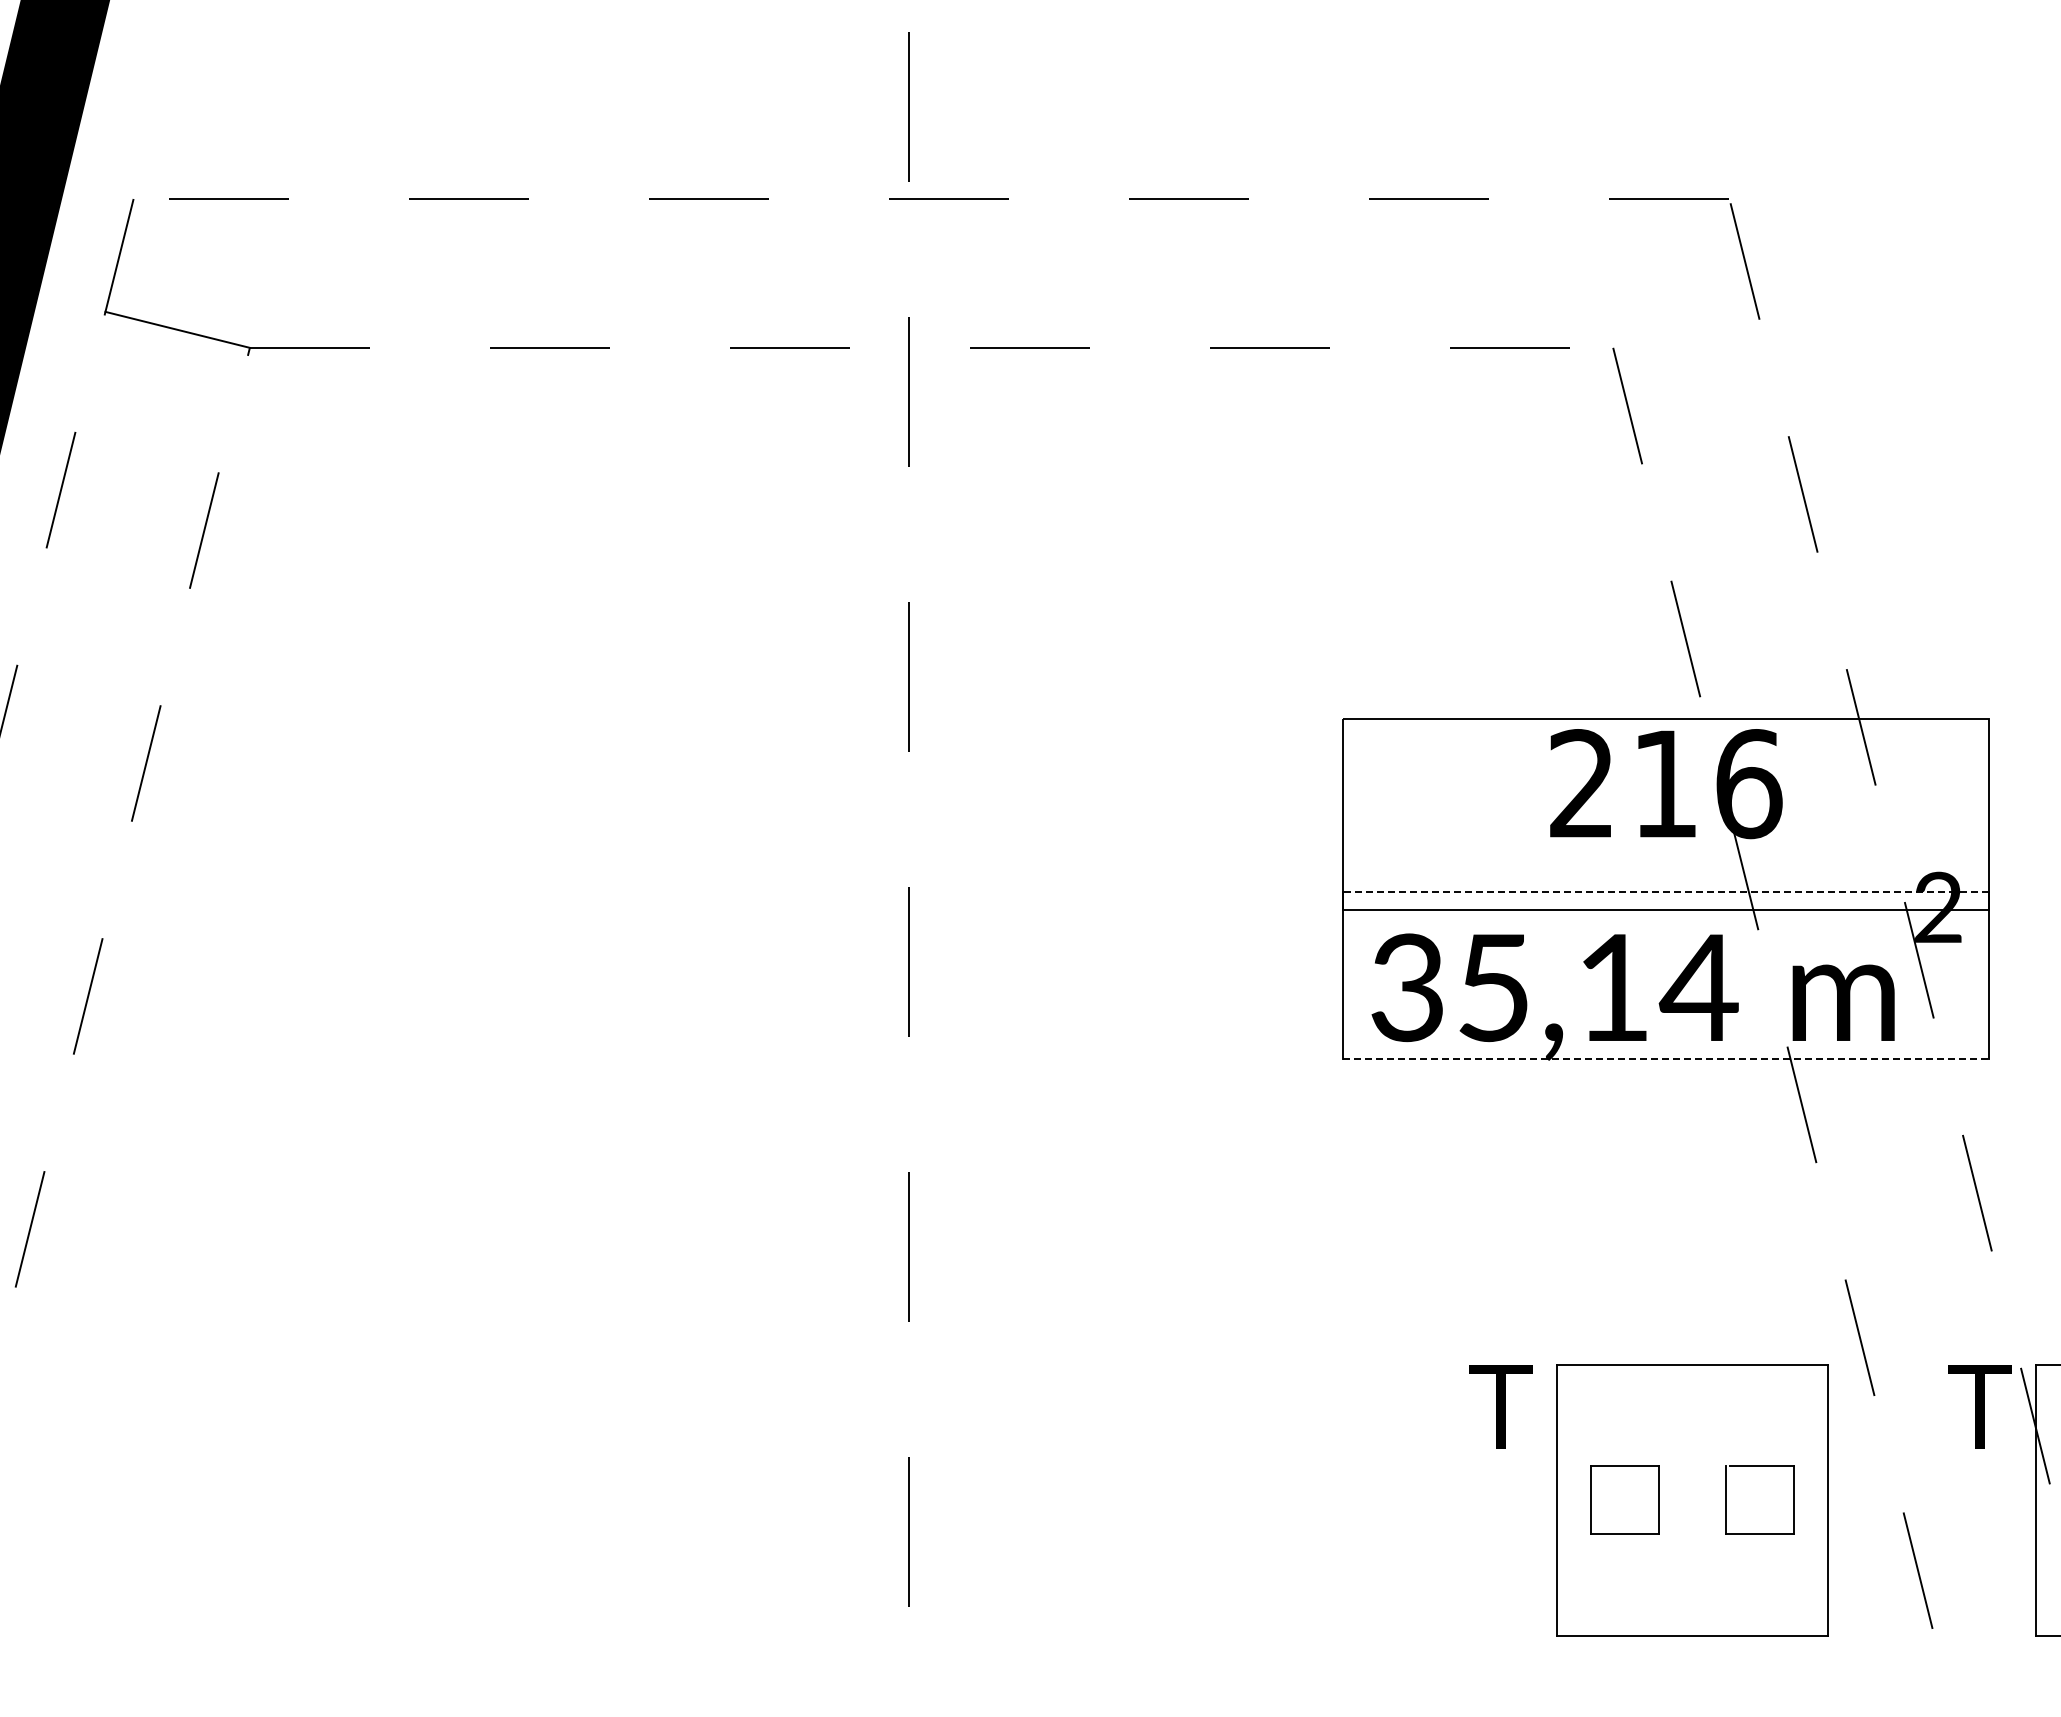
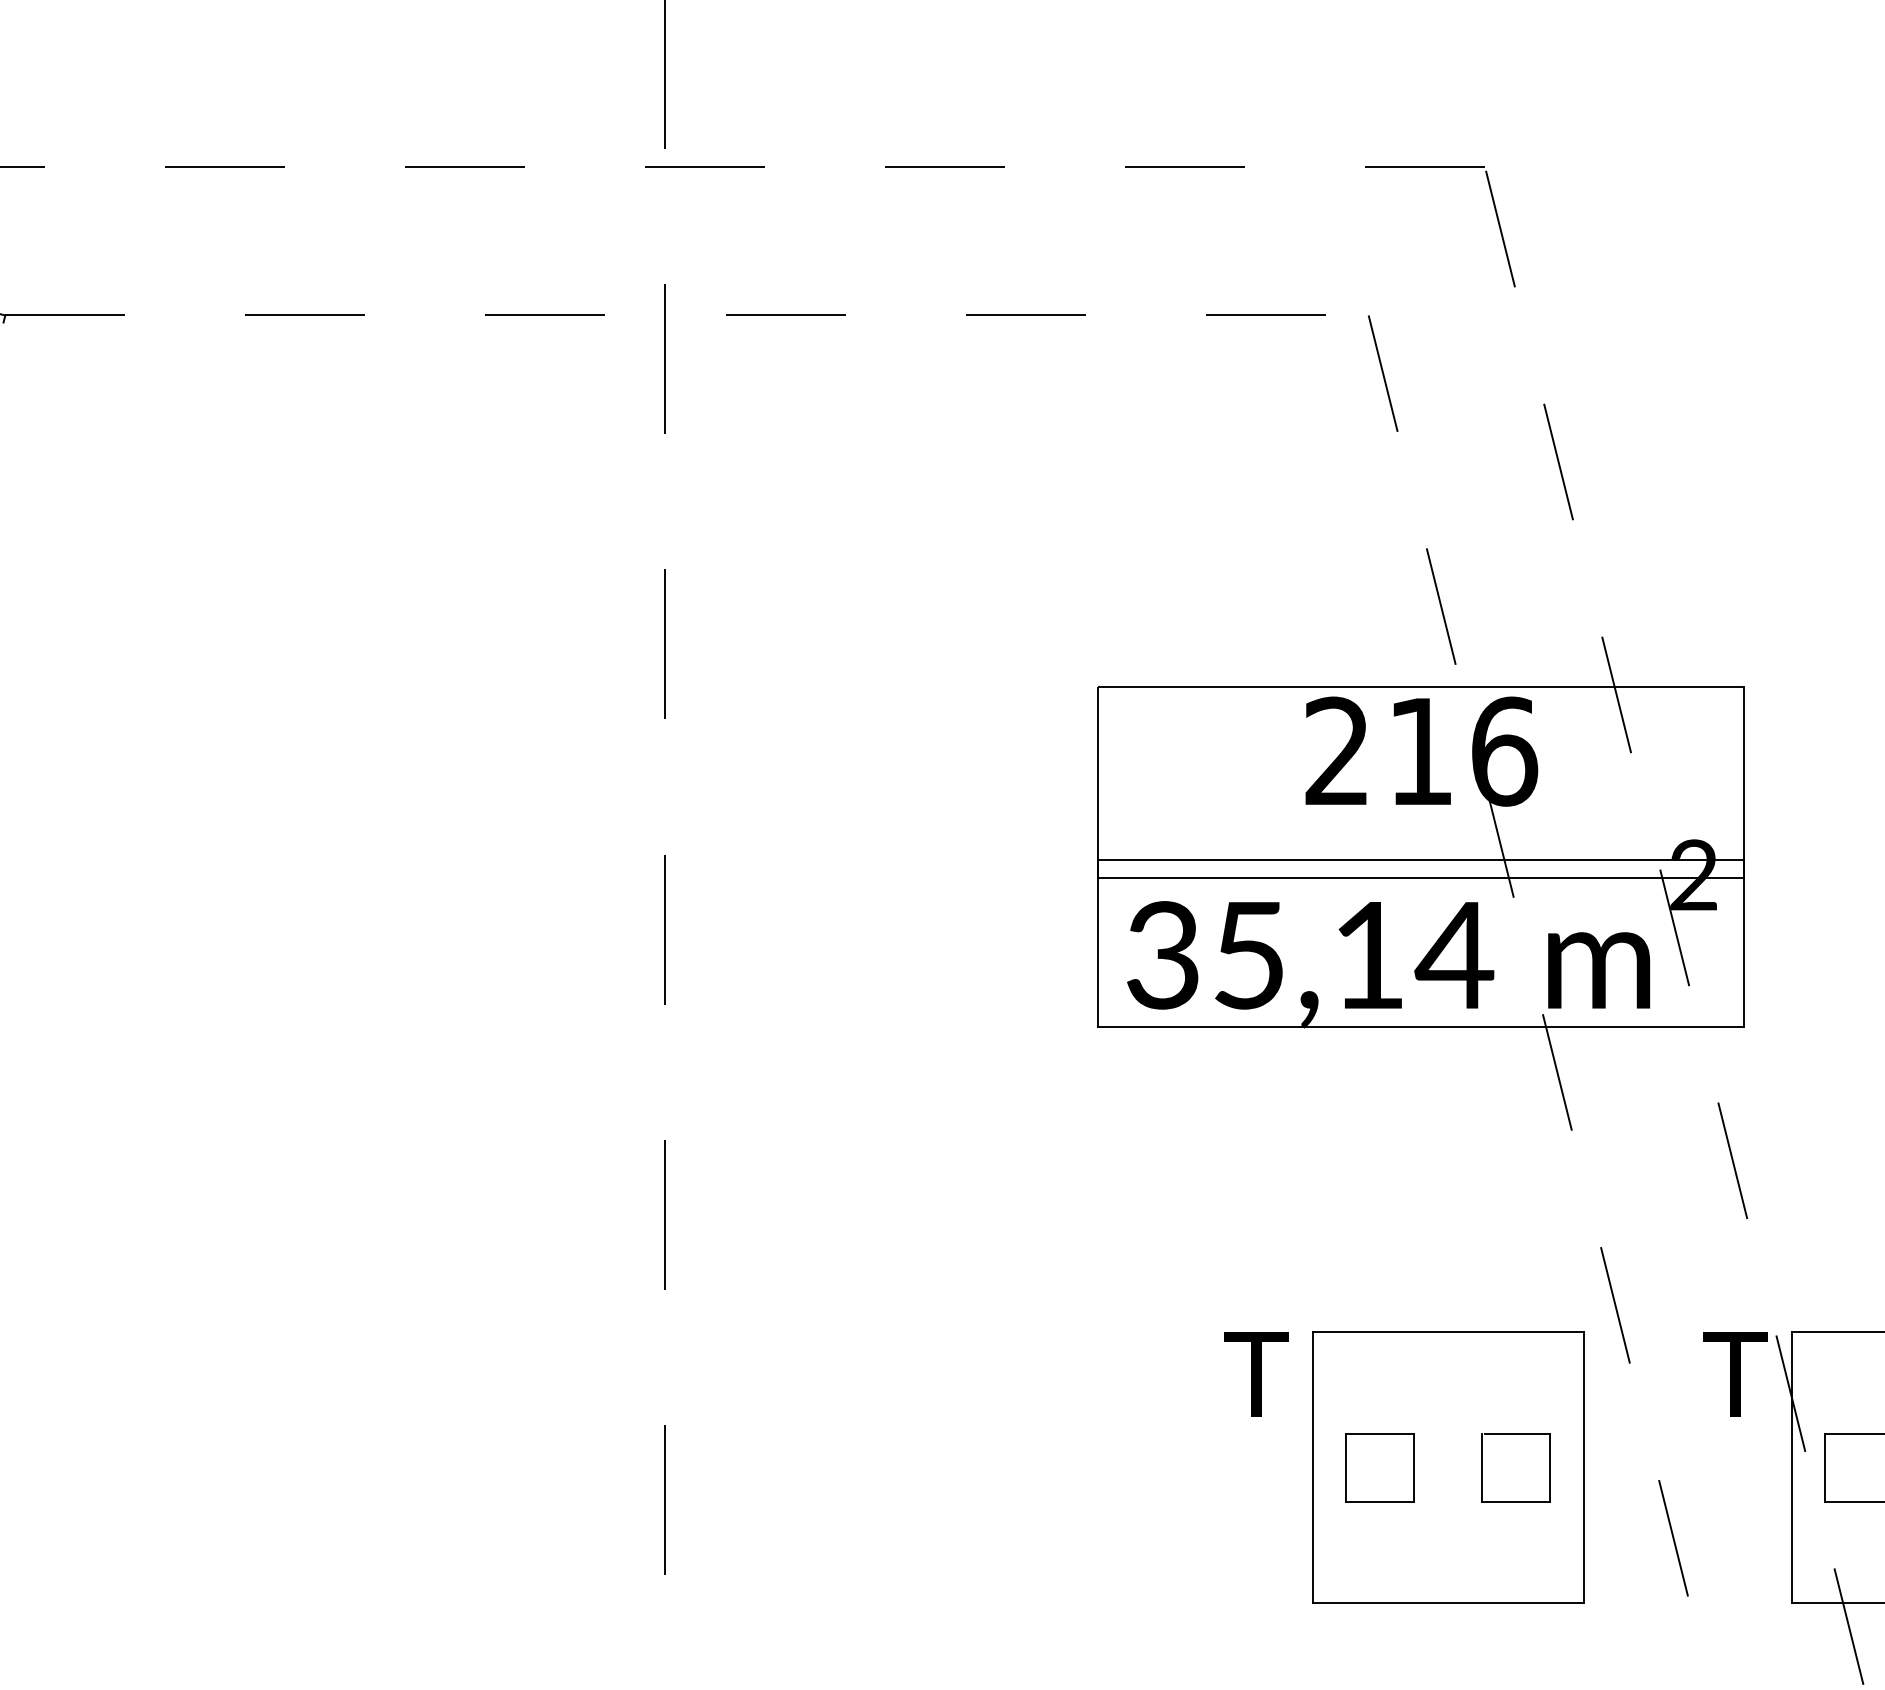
line: (1665, 891) -> (1420, 859), dashed -> solid
line: (1665, 1059) -> (1420, 1027), dashed -> solid

